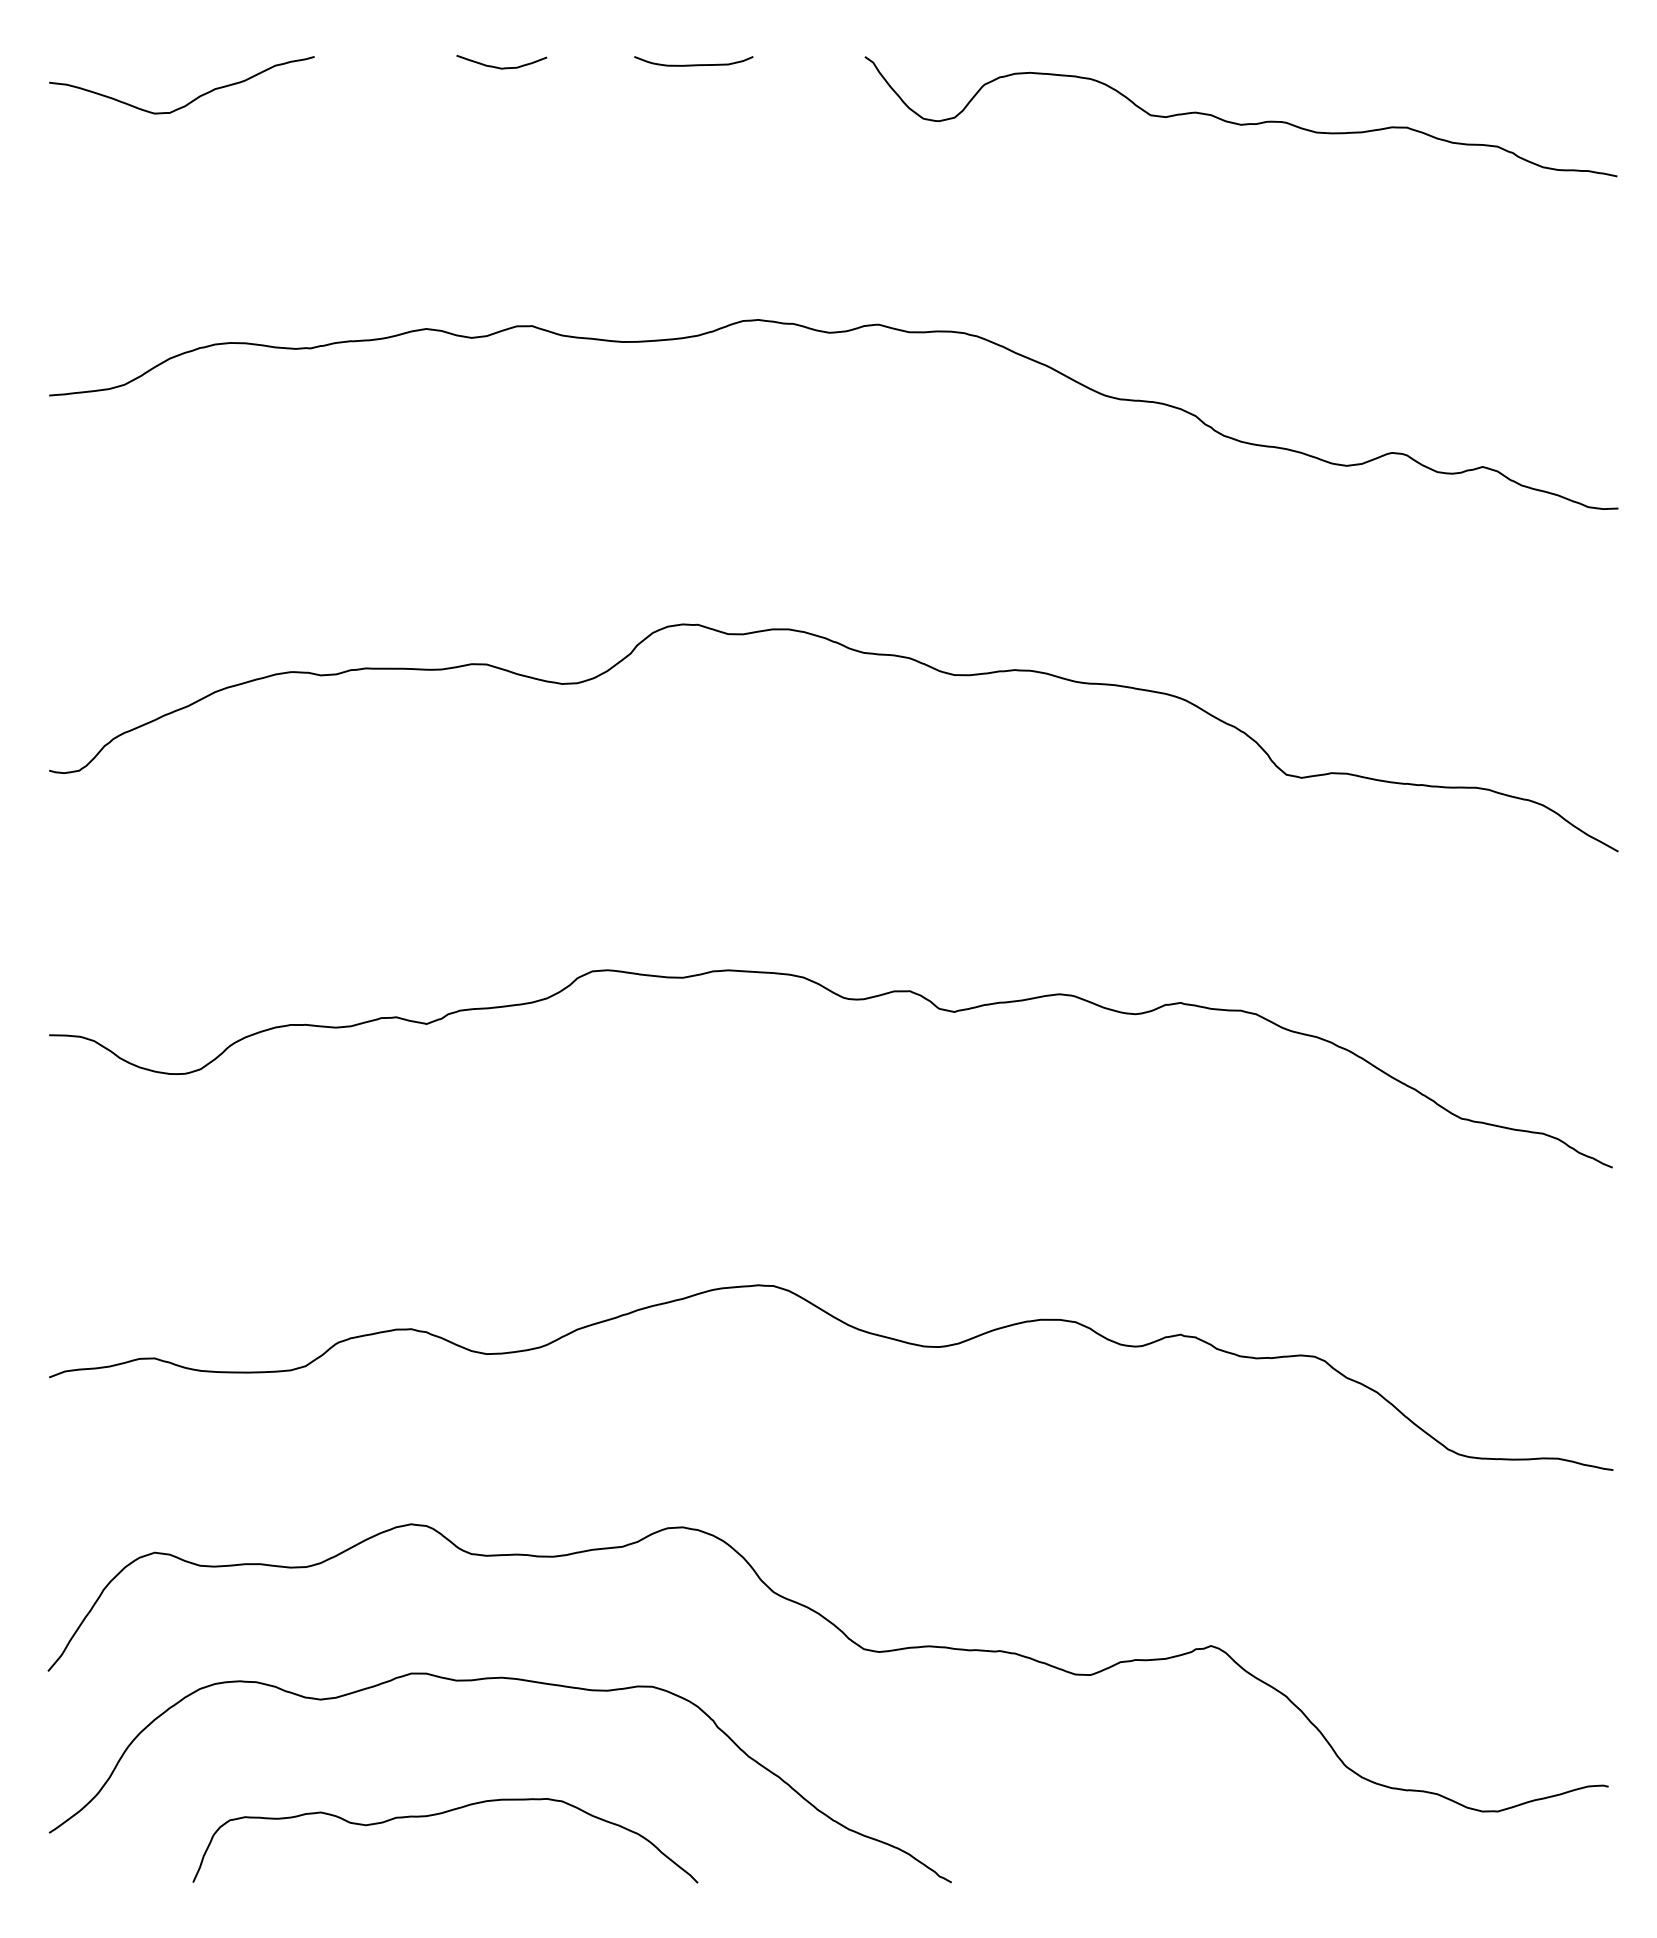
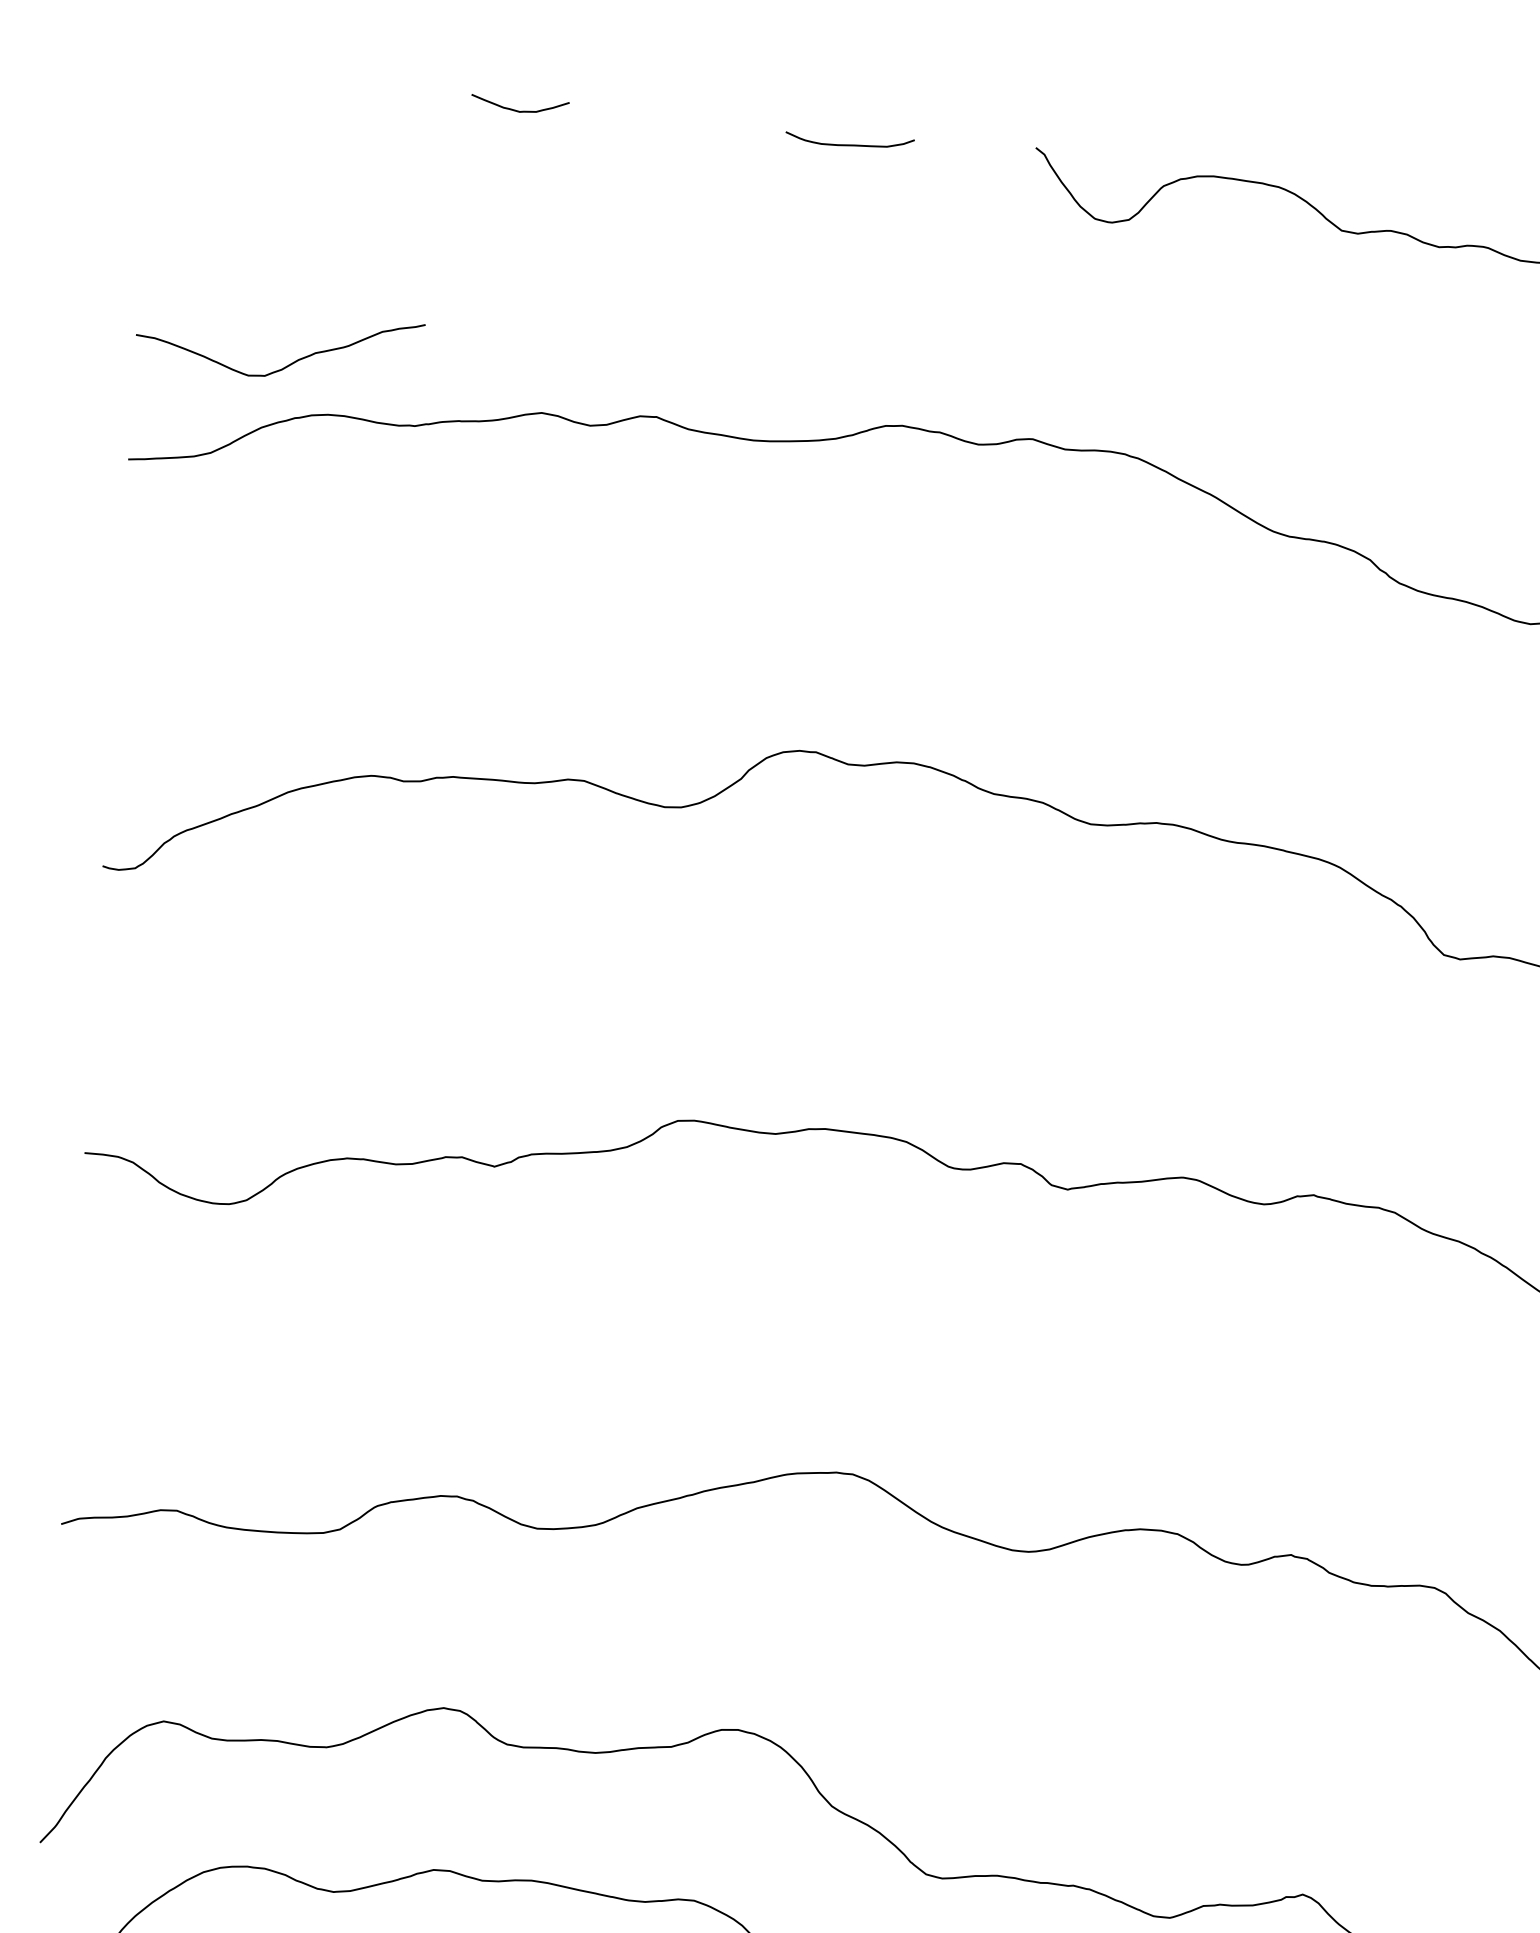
curve: (501, 67) -> (519, 110), moved
curve: (191, 100) -> (289, 363), moved

